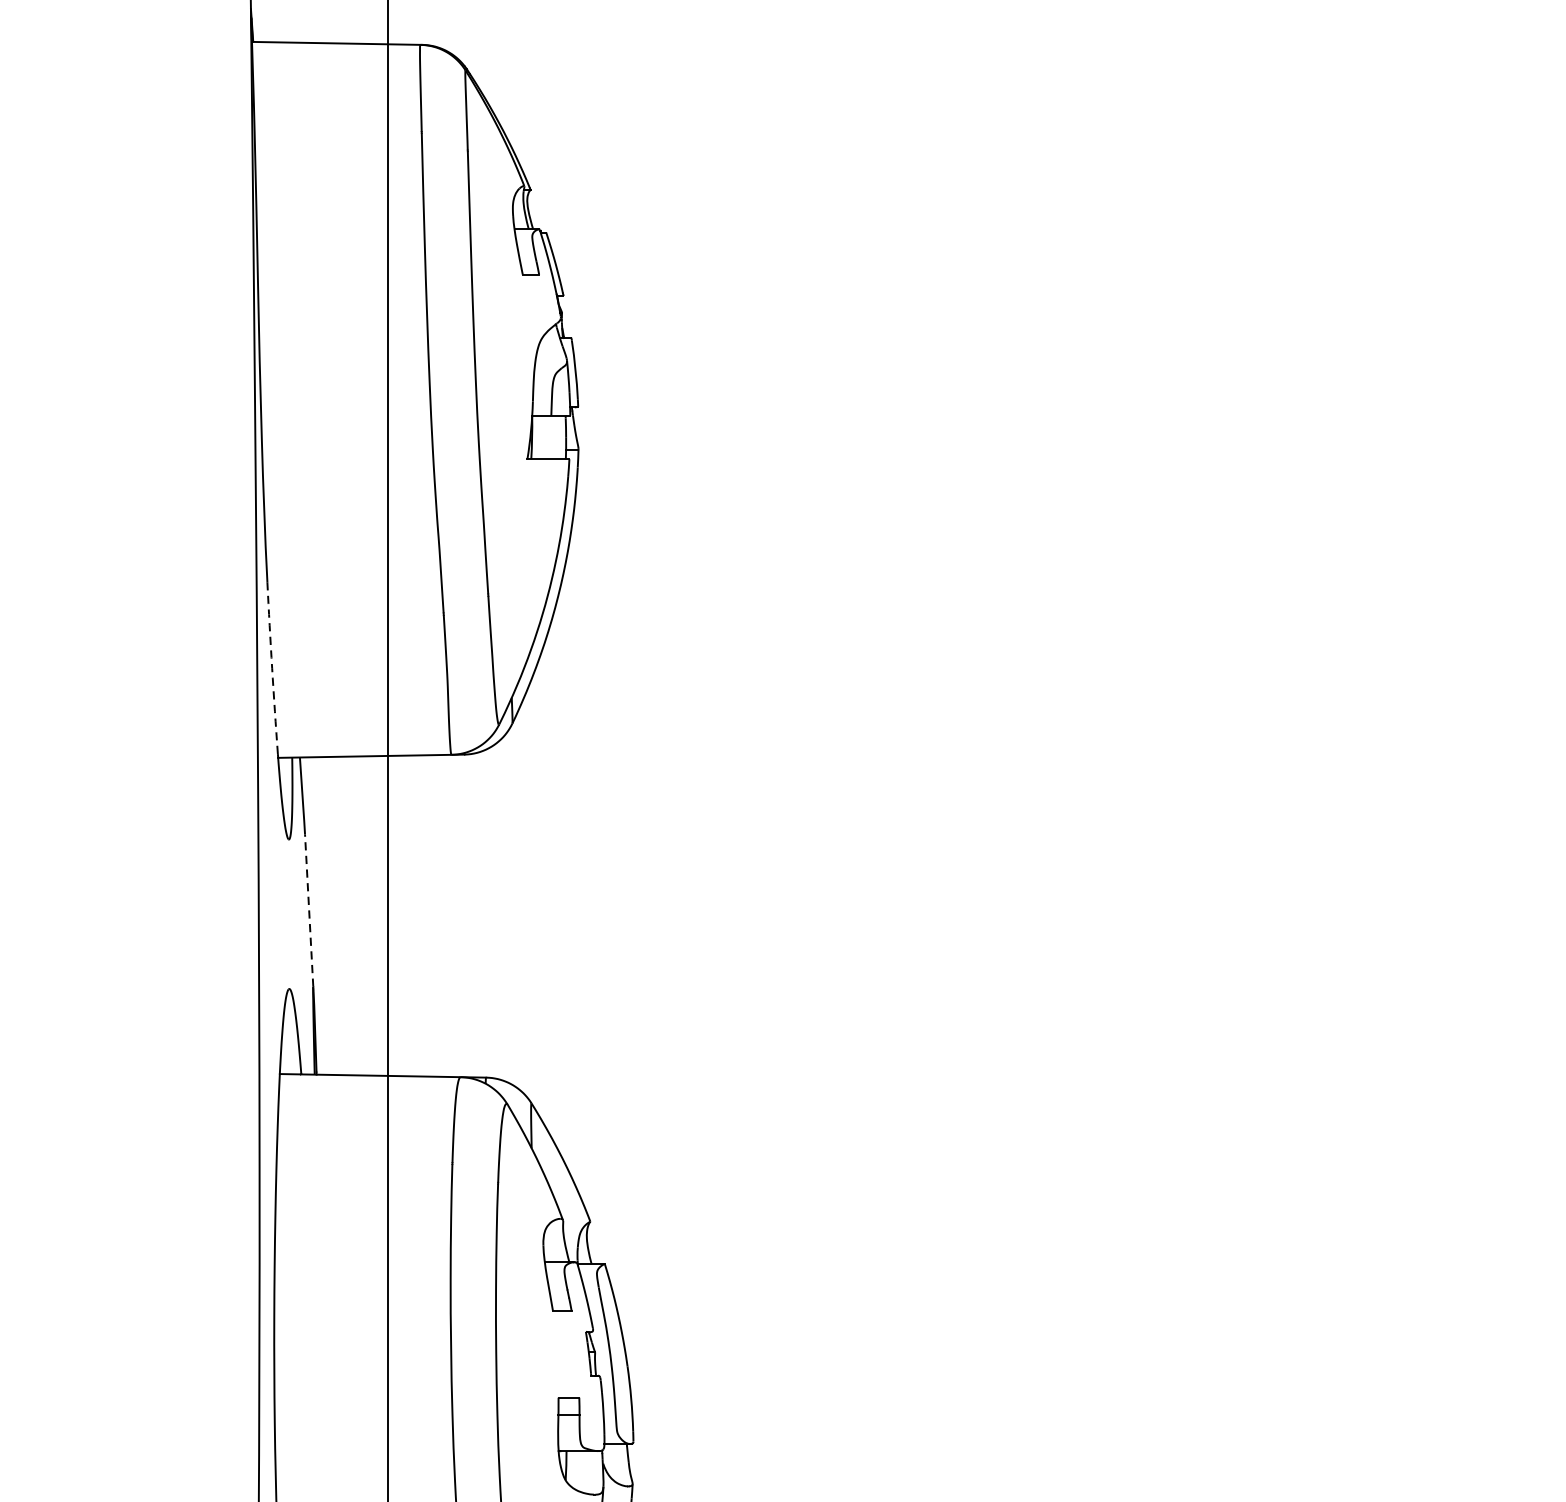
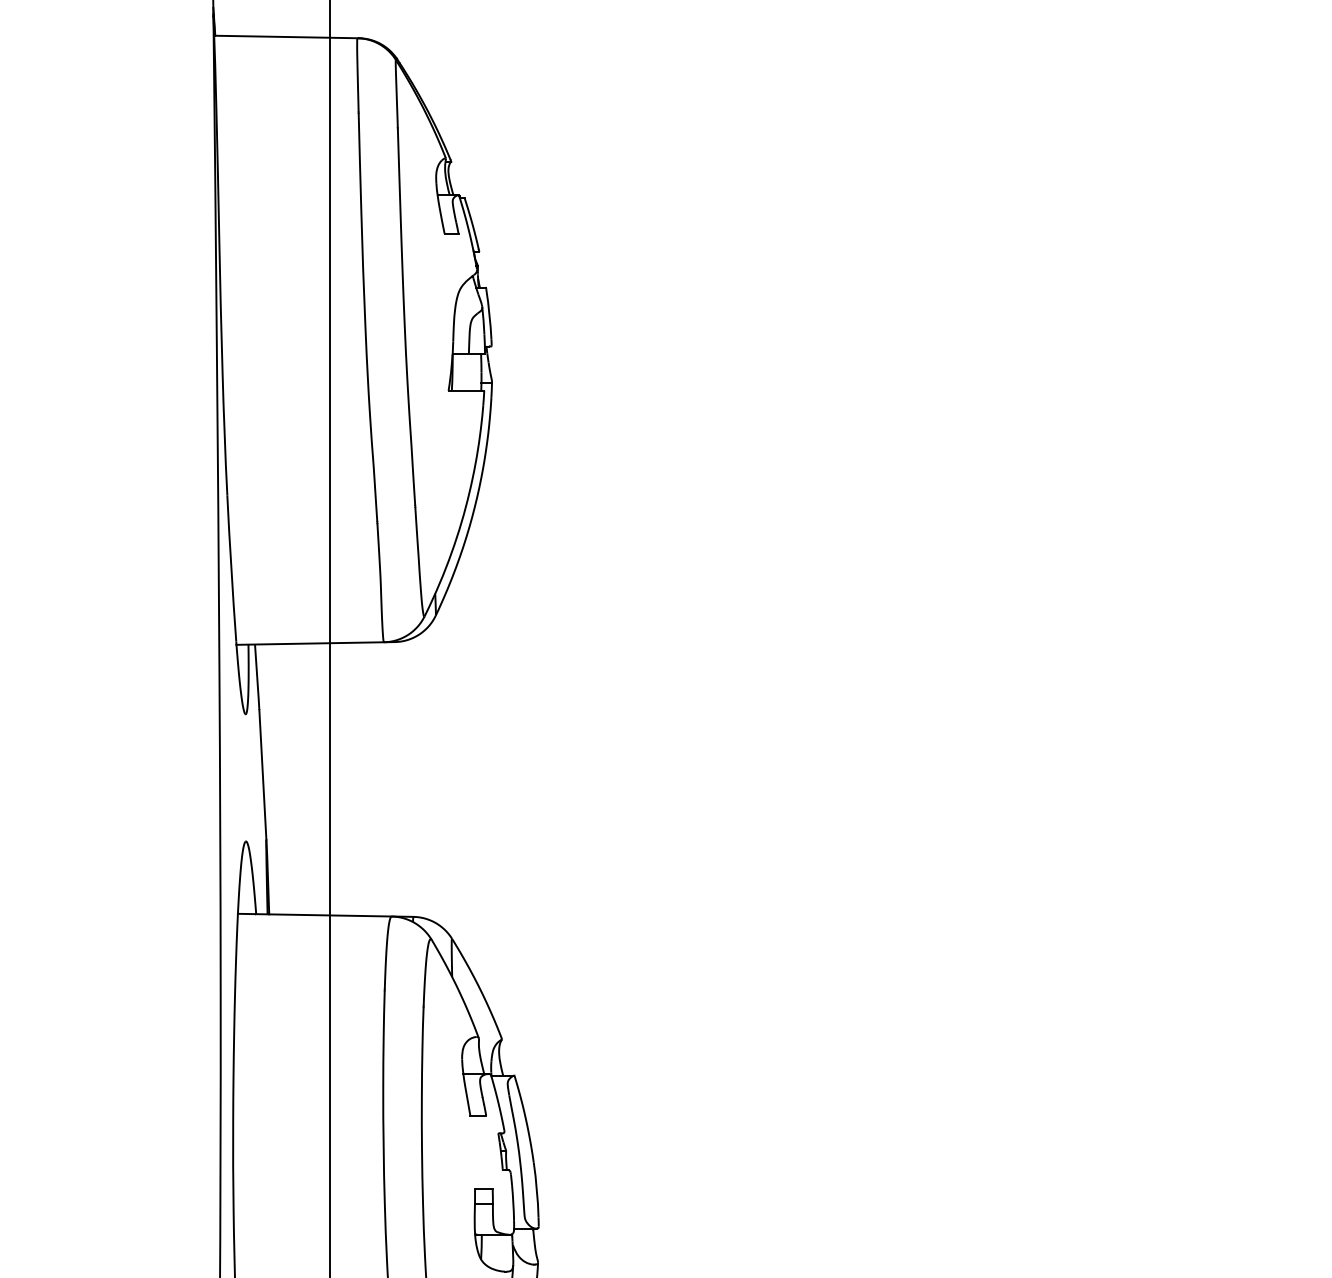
arc: (272, 668) -> (231, 568), dashed -> solid
line: (308, 910) -> (262, 774), dashed -> solid

